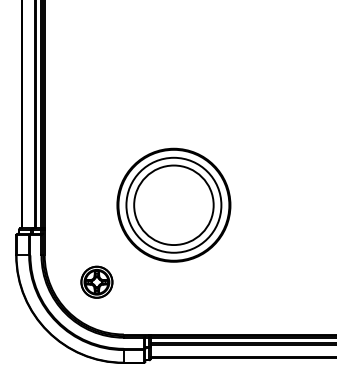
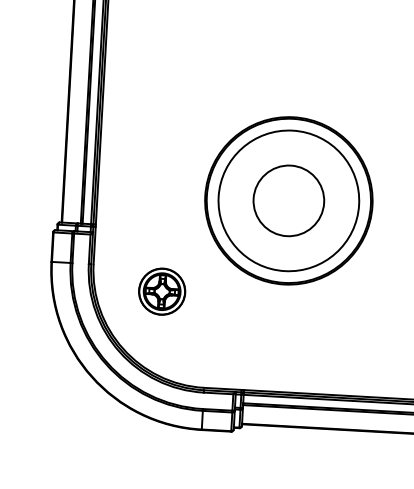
circle: (173, 205) -> (288, 201), size x0.6
part: (96, 281) -> (161, 290), moved

